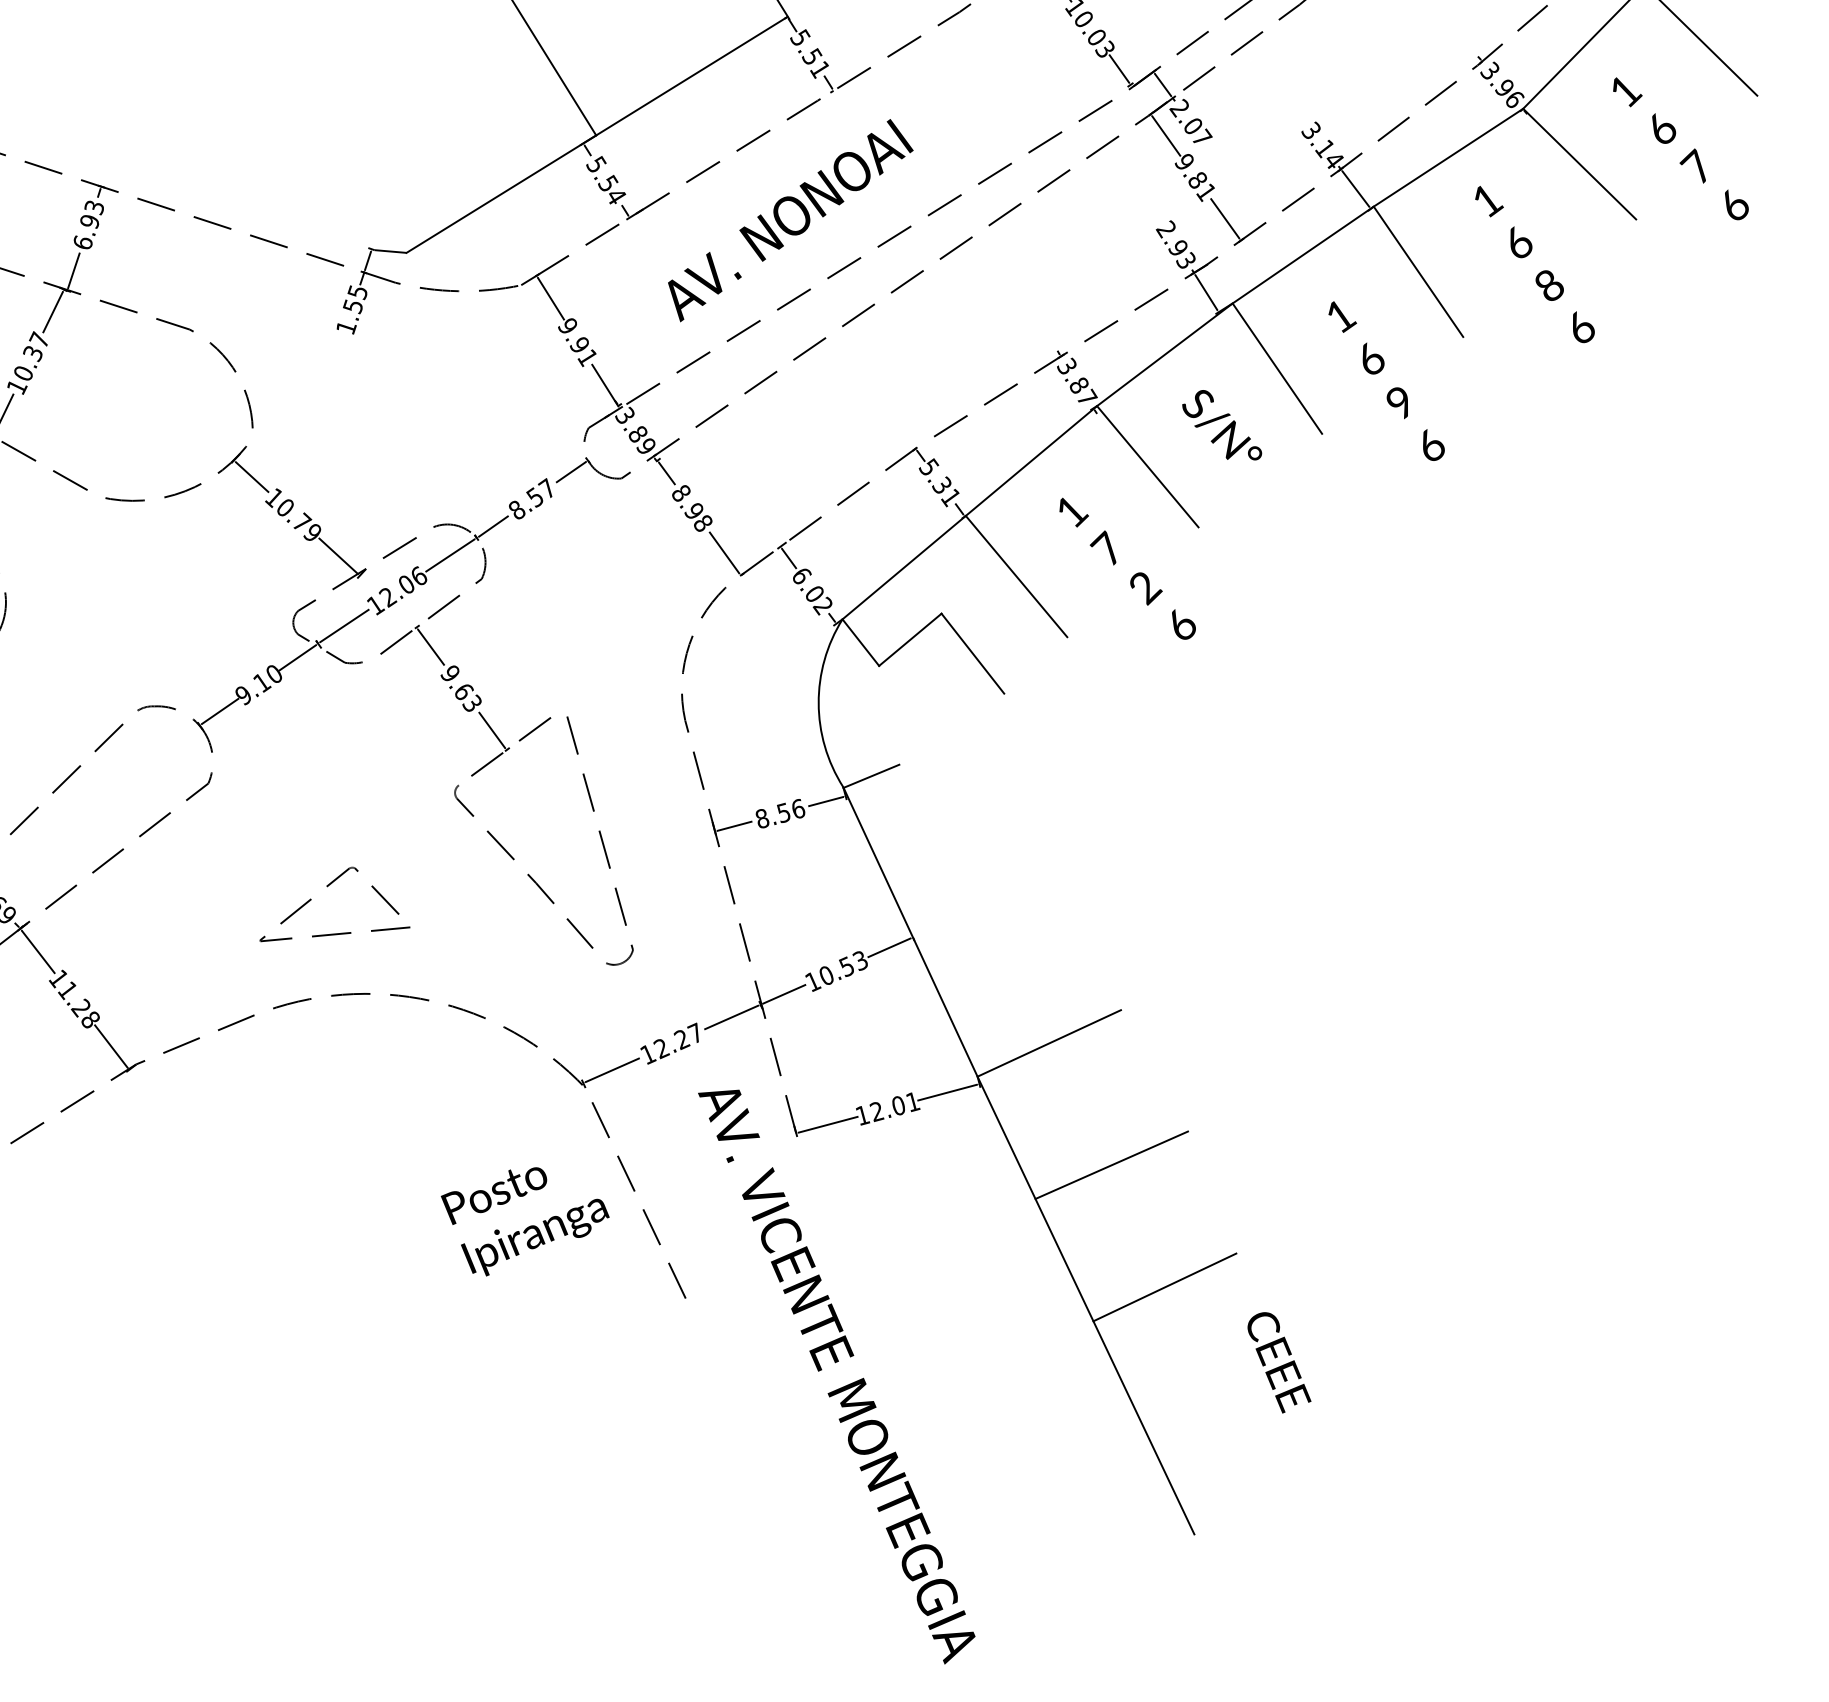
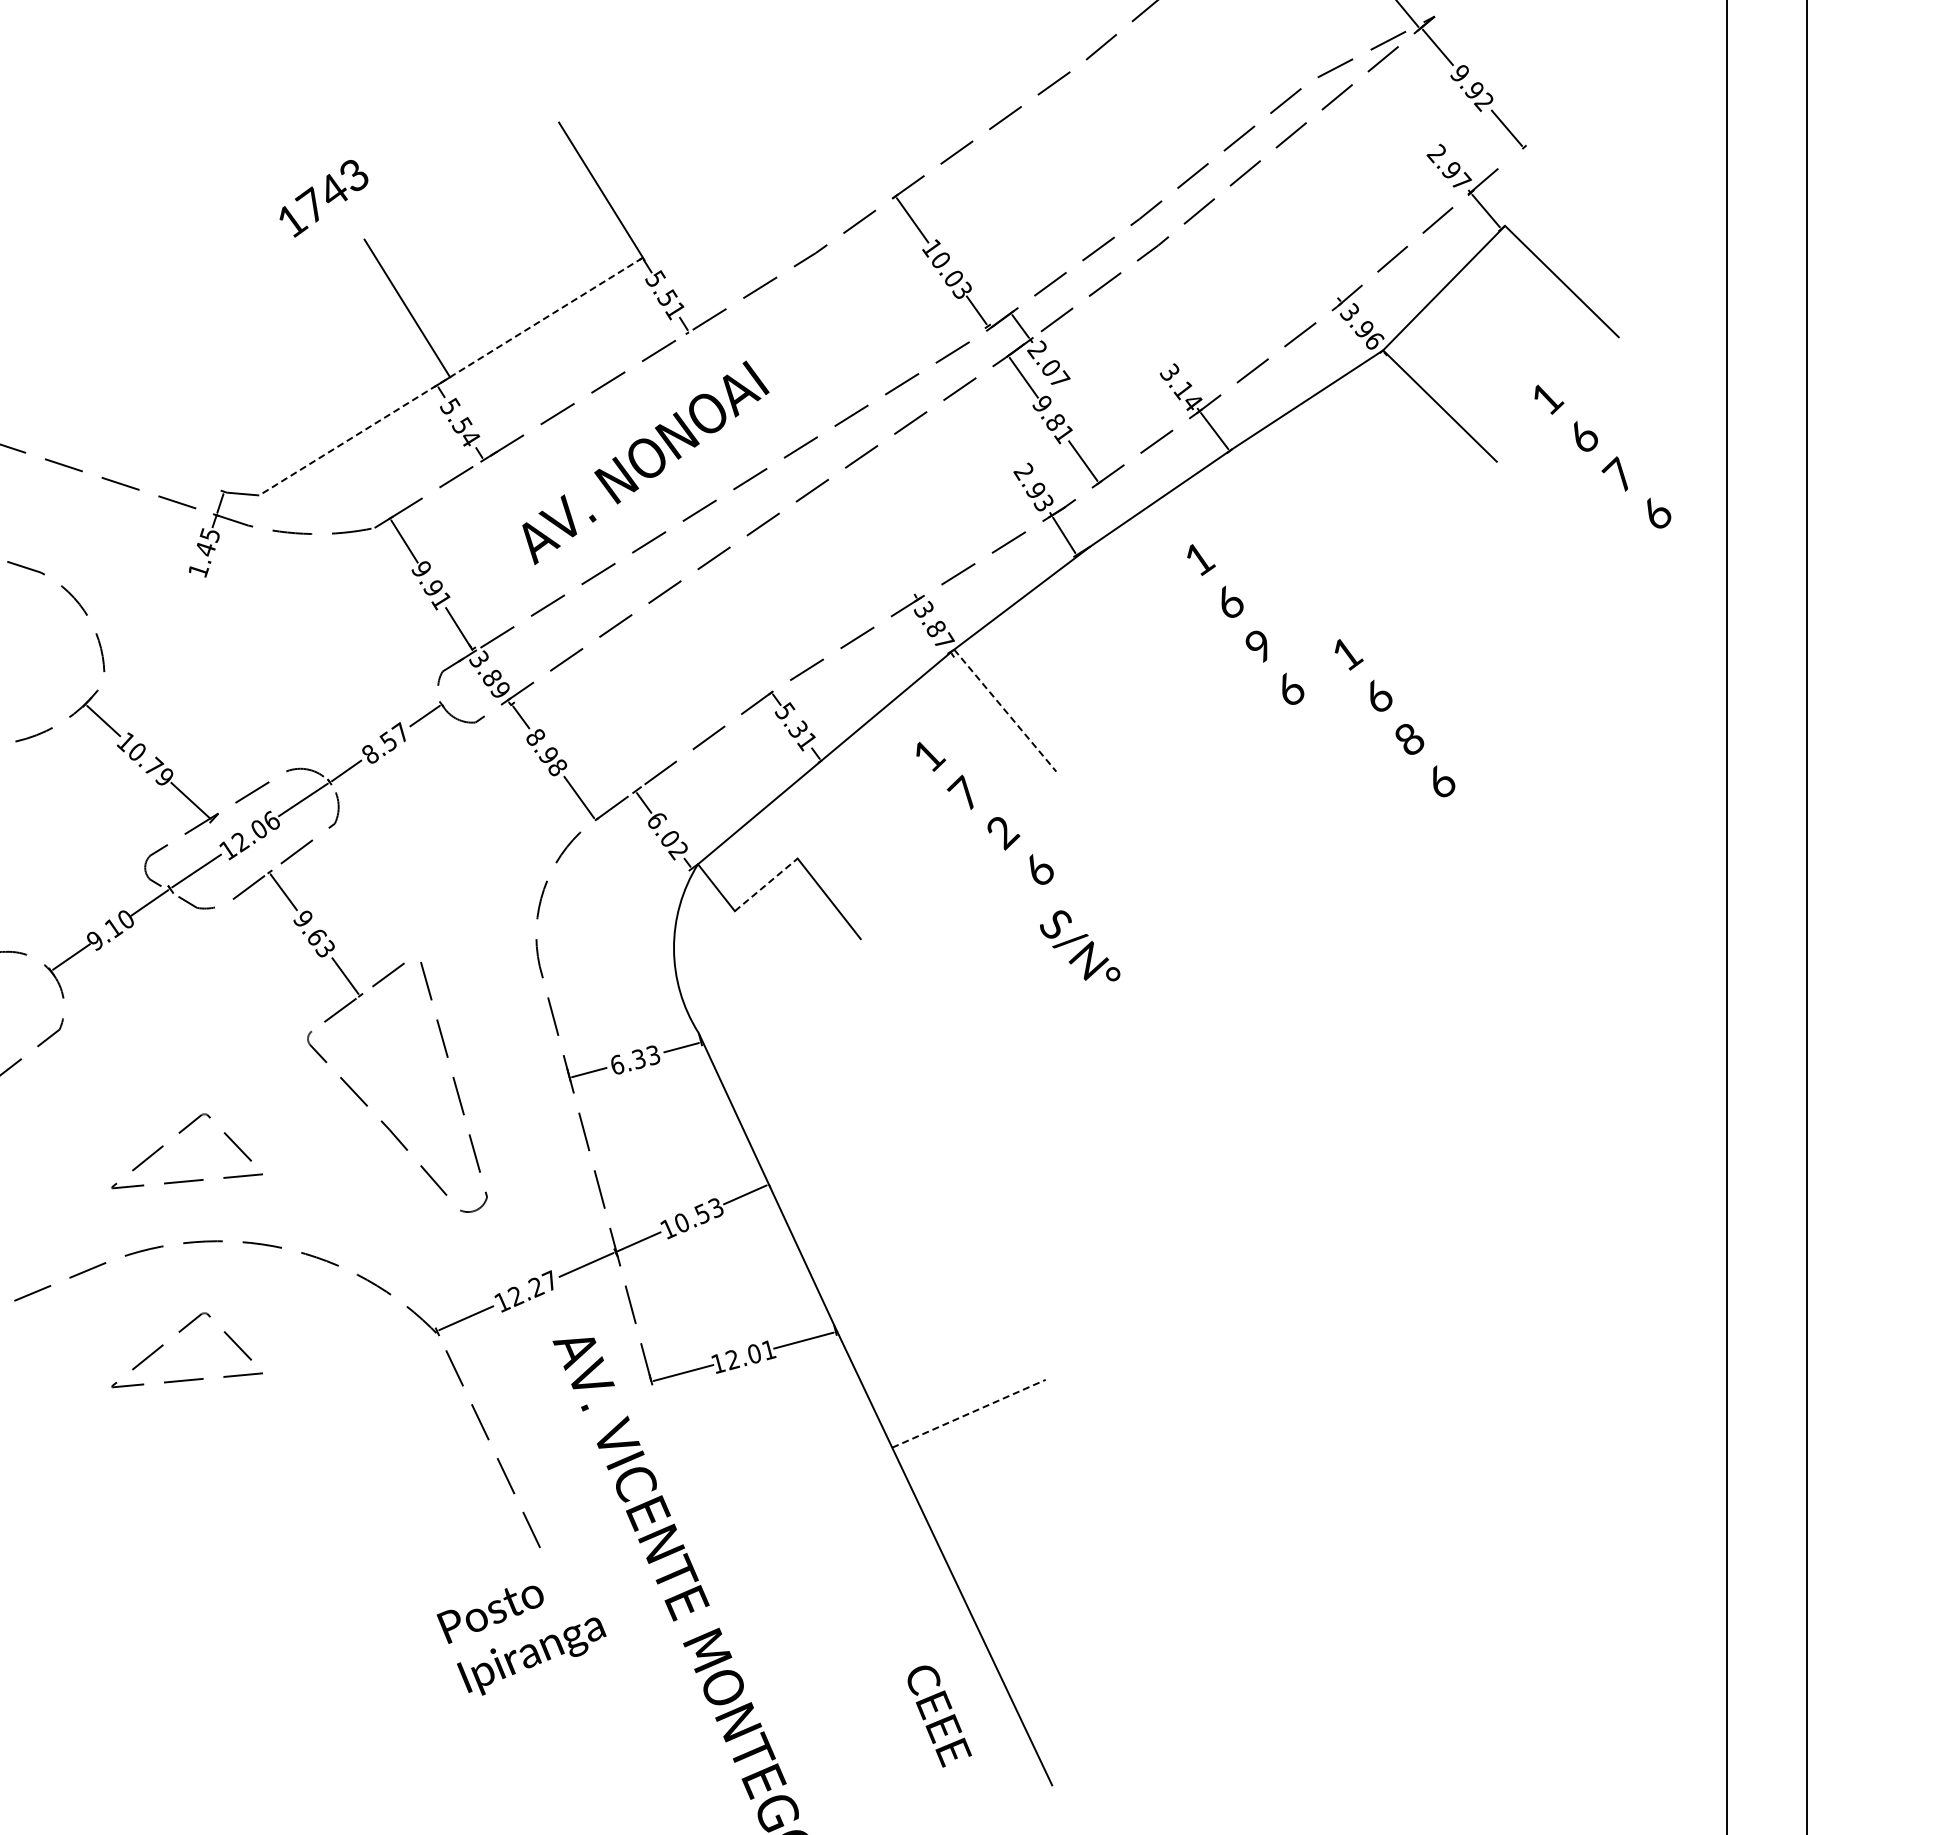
line: (596, 134) -> (450, 376), solid -> dashed
text: (1680, 148) -> (1602, 456), moved
text: (1534, 264) -> (1394, 718), moved
line: (1418, 271) -> (1277, 514), removed
text: (353, 306) -> (205, 549), 1.55 -> 1.45
line: (1277, 368) -> (1135, 611), removed
text: (1222, 424) -> (1080, 945), moved
line: (1148, 466) -> (1005, 710), solid -> dashed
line: (1016, 576) -> (873, 821), removed
line: (910, 639) -> (766, 884), solid -> dashed
line: (870, 775) -> (726, 1021), removed
text: (780, 813) -> (635, 1059), 8.56 -> 6.33
line: (1048, 1042) -> (905, 1290), removed
part: (328, 1084) -> (180, 1332), added
line: (1111, 1164) -> (968, 1413), solid -> dashed
text: (525, 1221) -> (521, 1640), moved
line: (1164, 1287) -> (1022, 1536), removed
text: (1279, 1362) -> (939, 1716), moved

